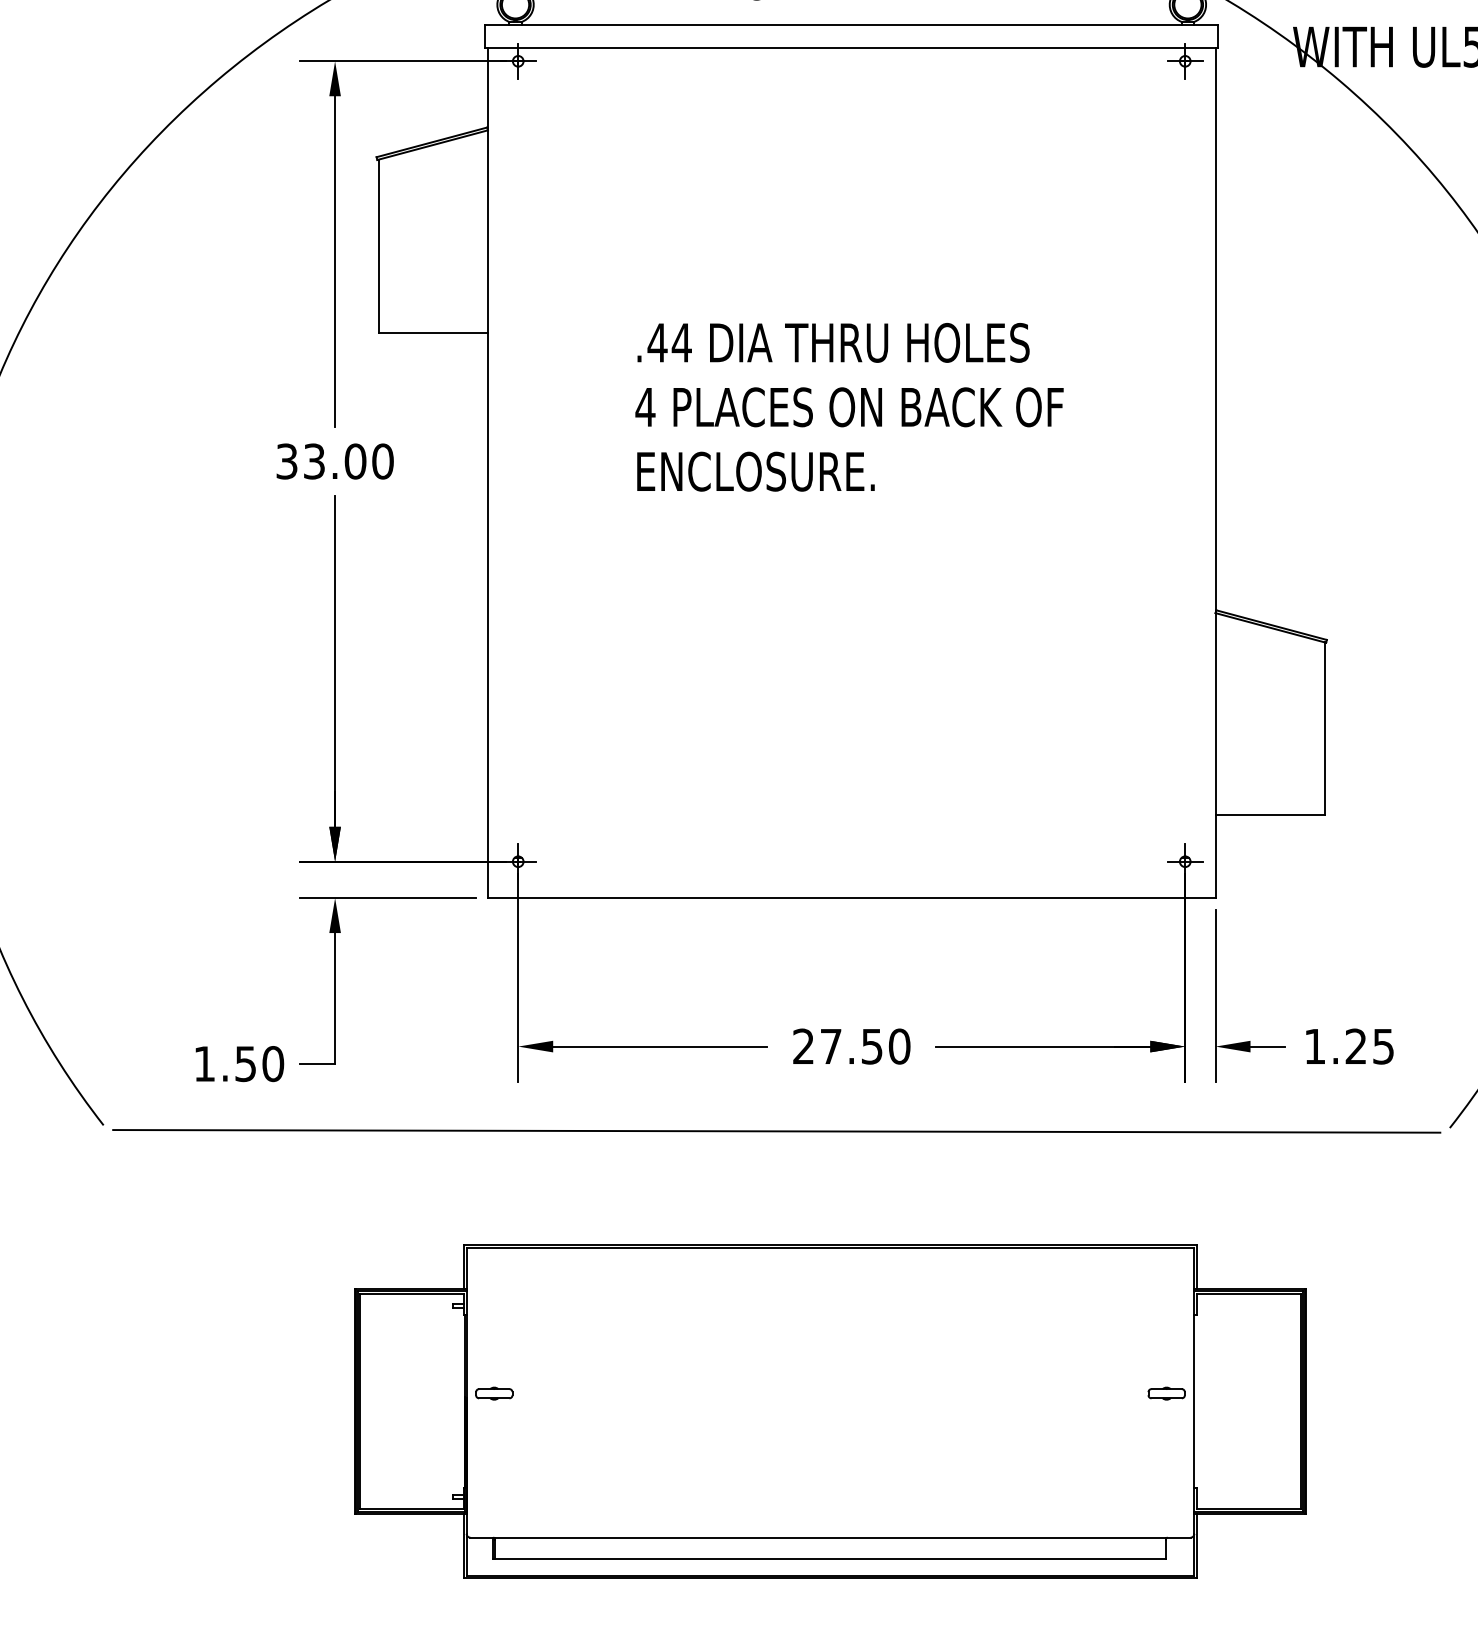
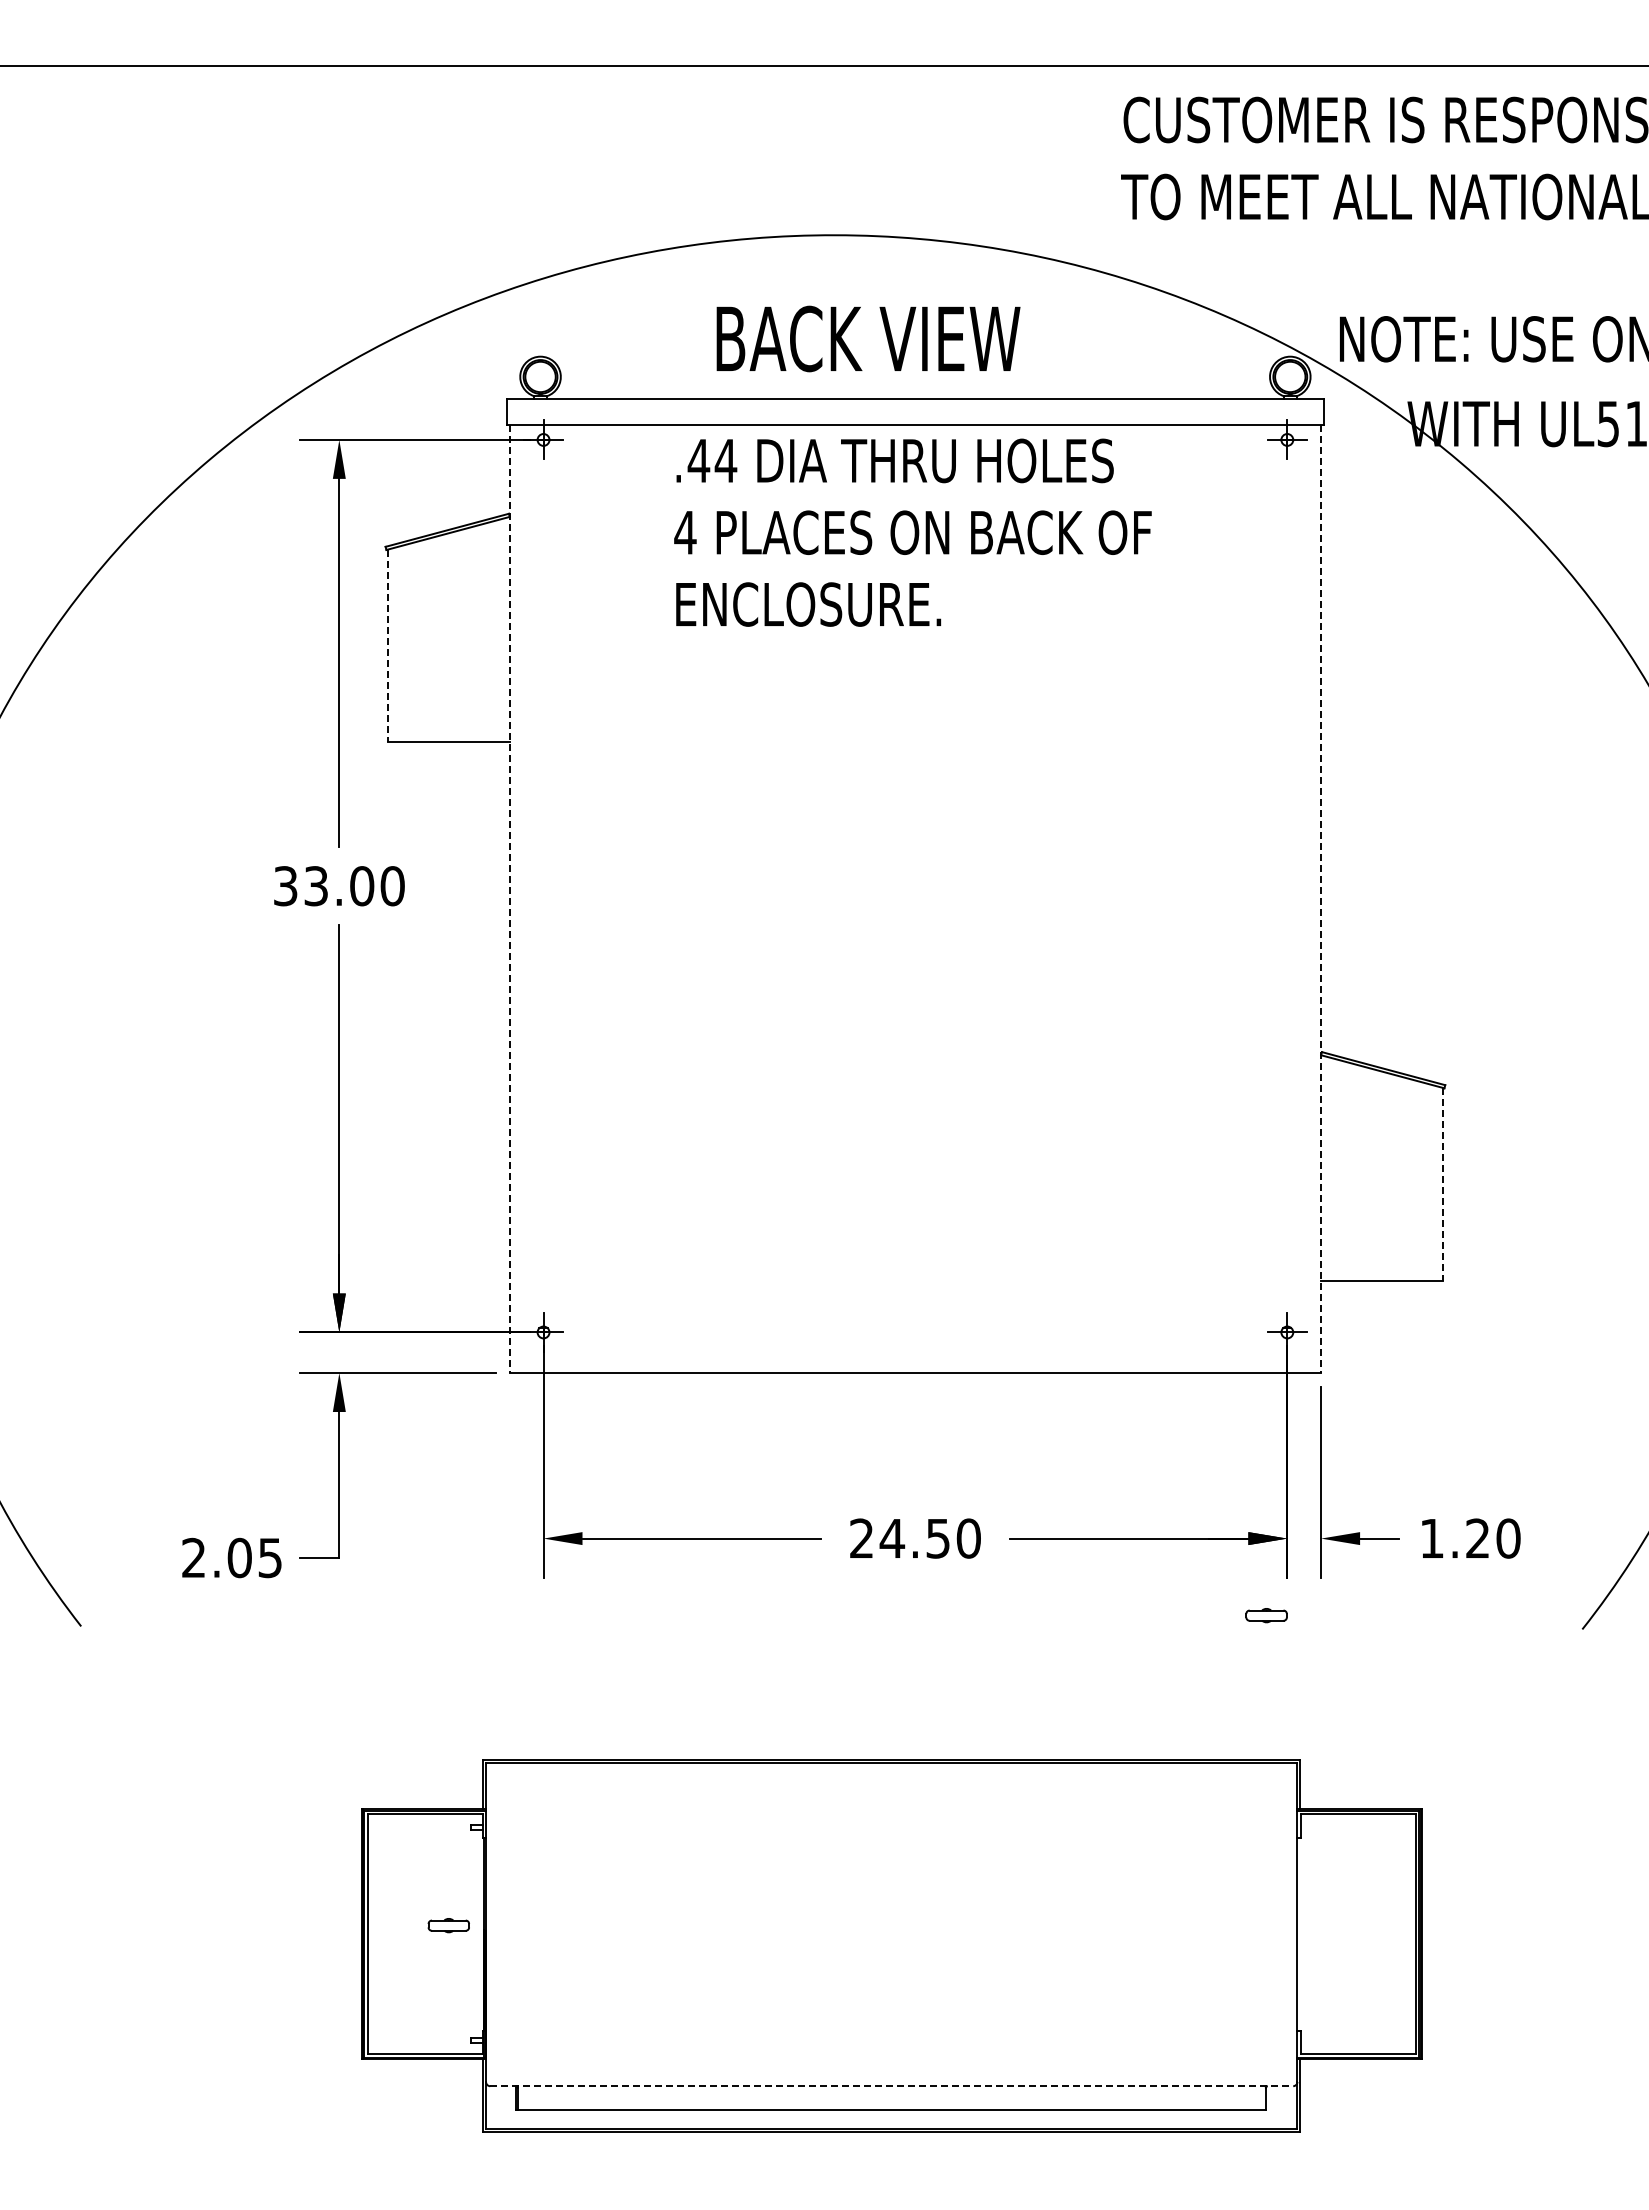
line: (379, 246) -> (388, 646), solid -> dashed
text: (849, 407) -> (912, 532), moved
line: (487, 473) -> (509, 899), solid -> dashed
line: (1215, 473) -> (1321, 899), solid -> dashed
line: (1324, 729) -> (1442, 1184), solid -> dashed
text: (831, 1046) -> (892, 1538), 27.50 -> 24.50
text: (1383, 1046) -> (1508, 1538), 1.25 -> 1.20
text: (239, 1063) -> (232, 1557), 1.50 -> 2.05
line: (776, 1130) -> (831, 1632), removed
part: (493, 1393) -> (448, 1925), moved
part: (1166, 1393) -> (1266, 1615), moved
line: (831, 1537) -> (892, 2086), solid -> dashed

